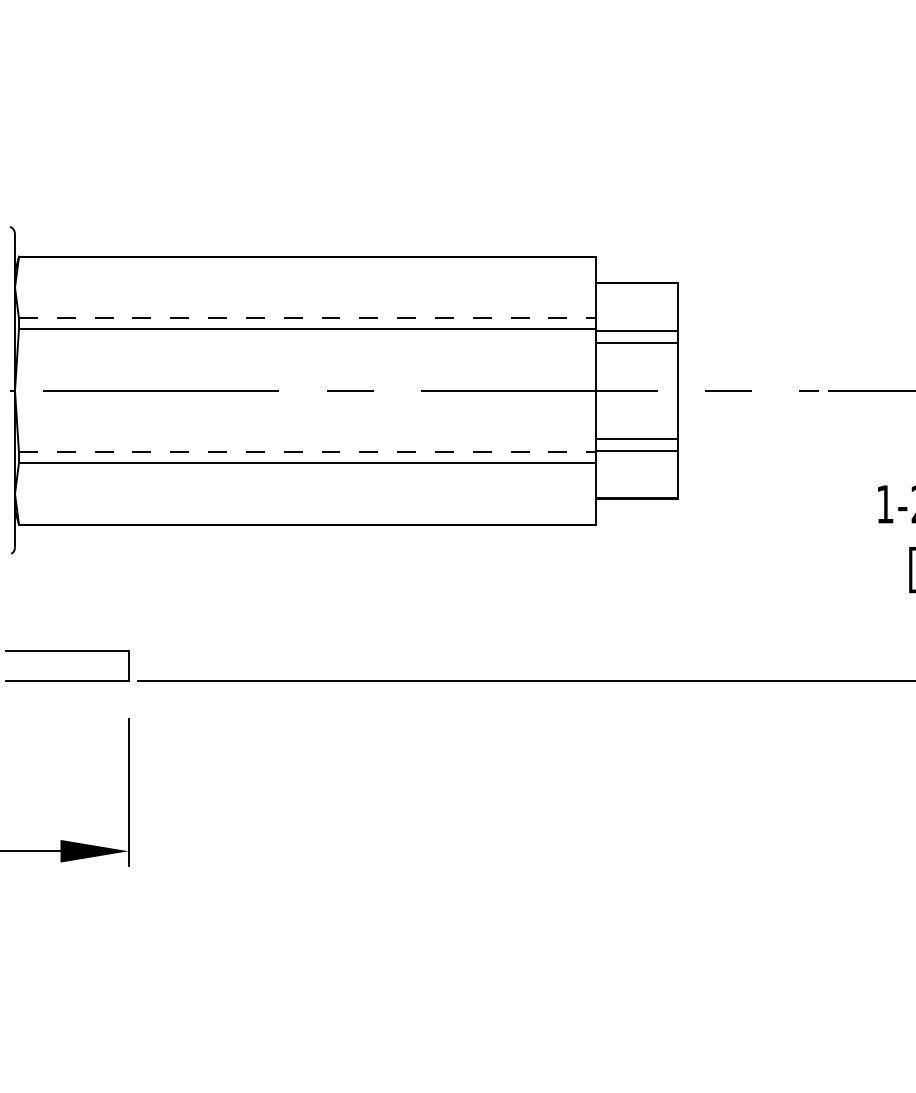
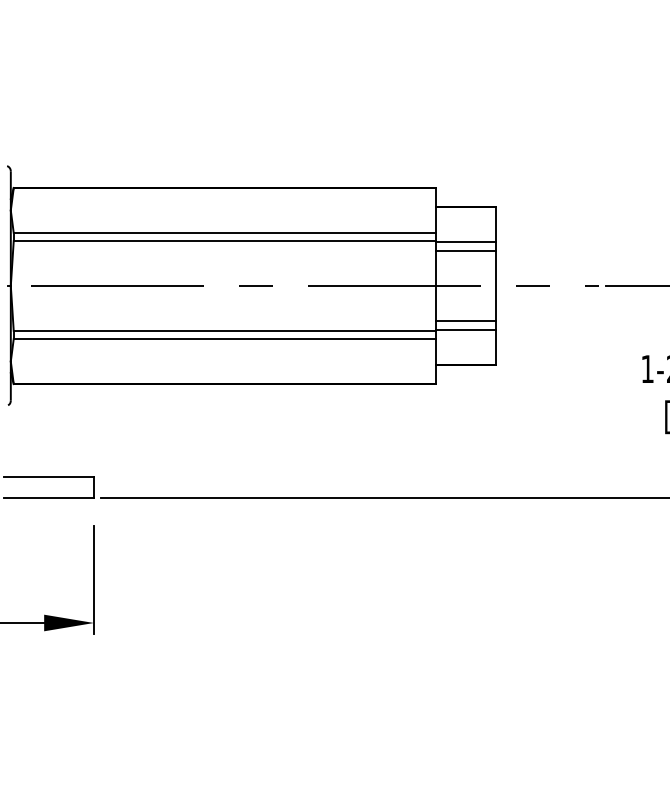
line: (306, 317) -> (224, 232), dashed -> solid
line: (306, 451) -> (224, 330), dashed -> solid

